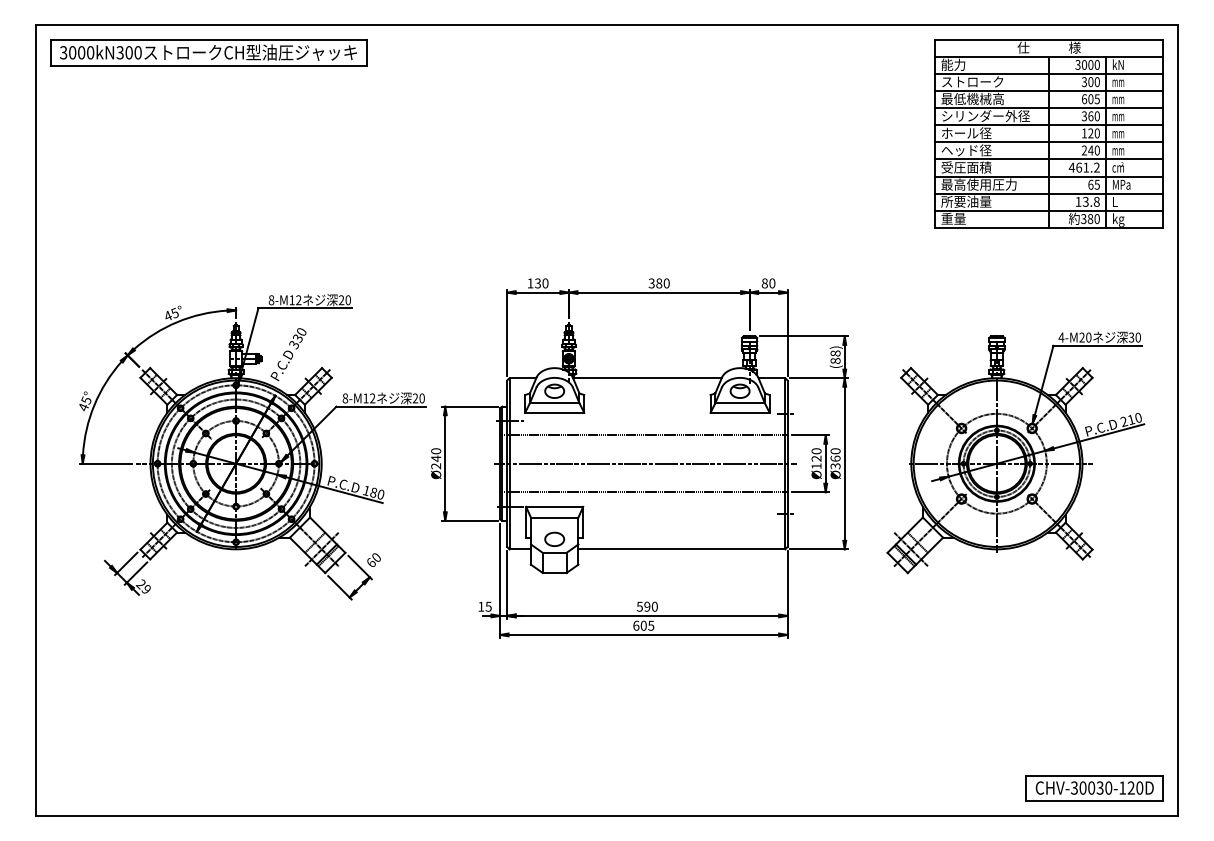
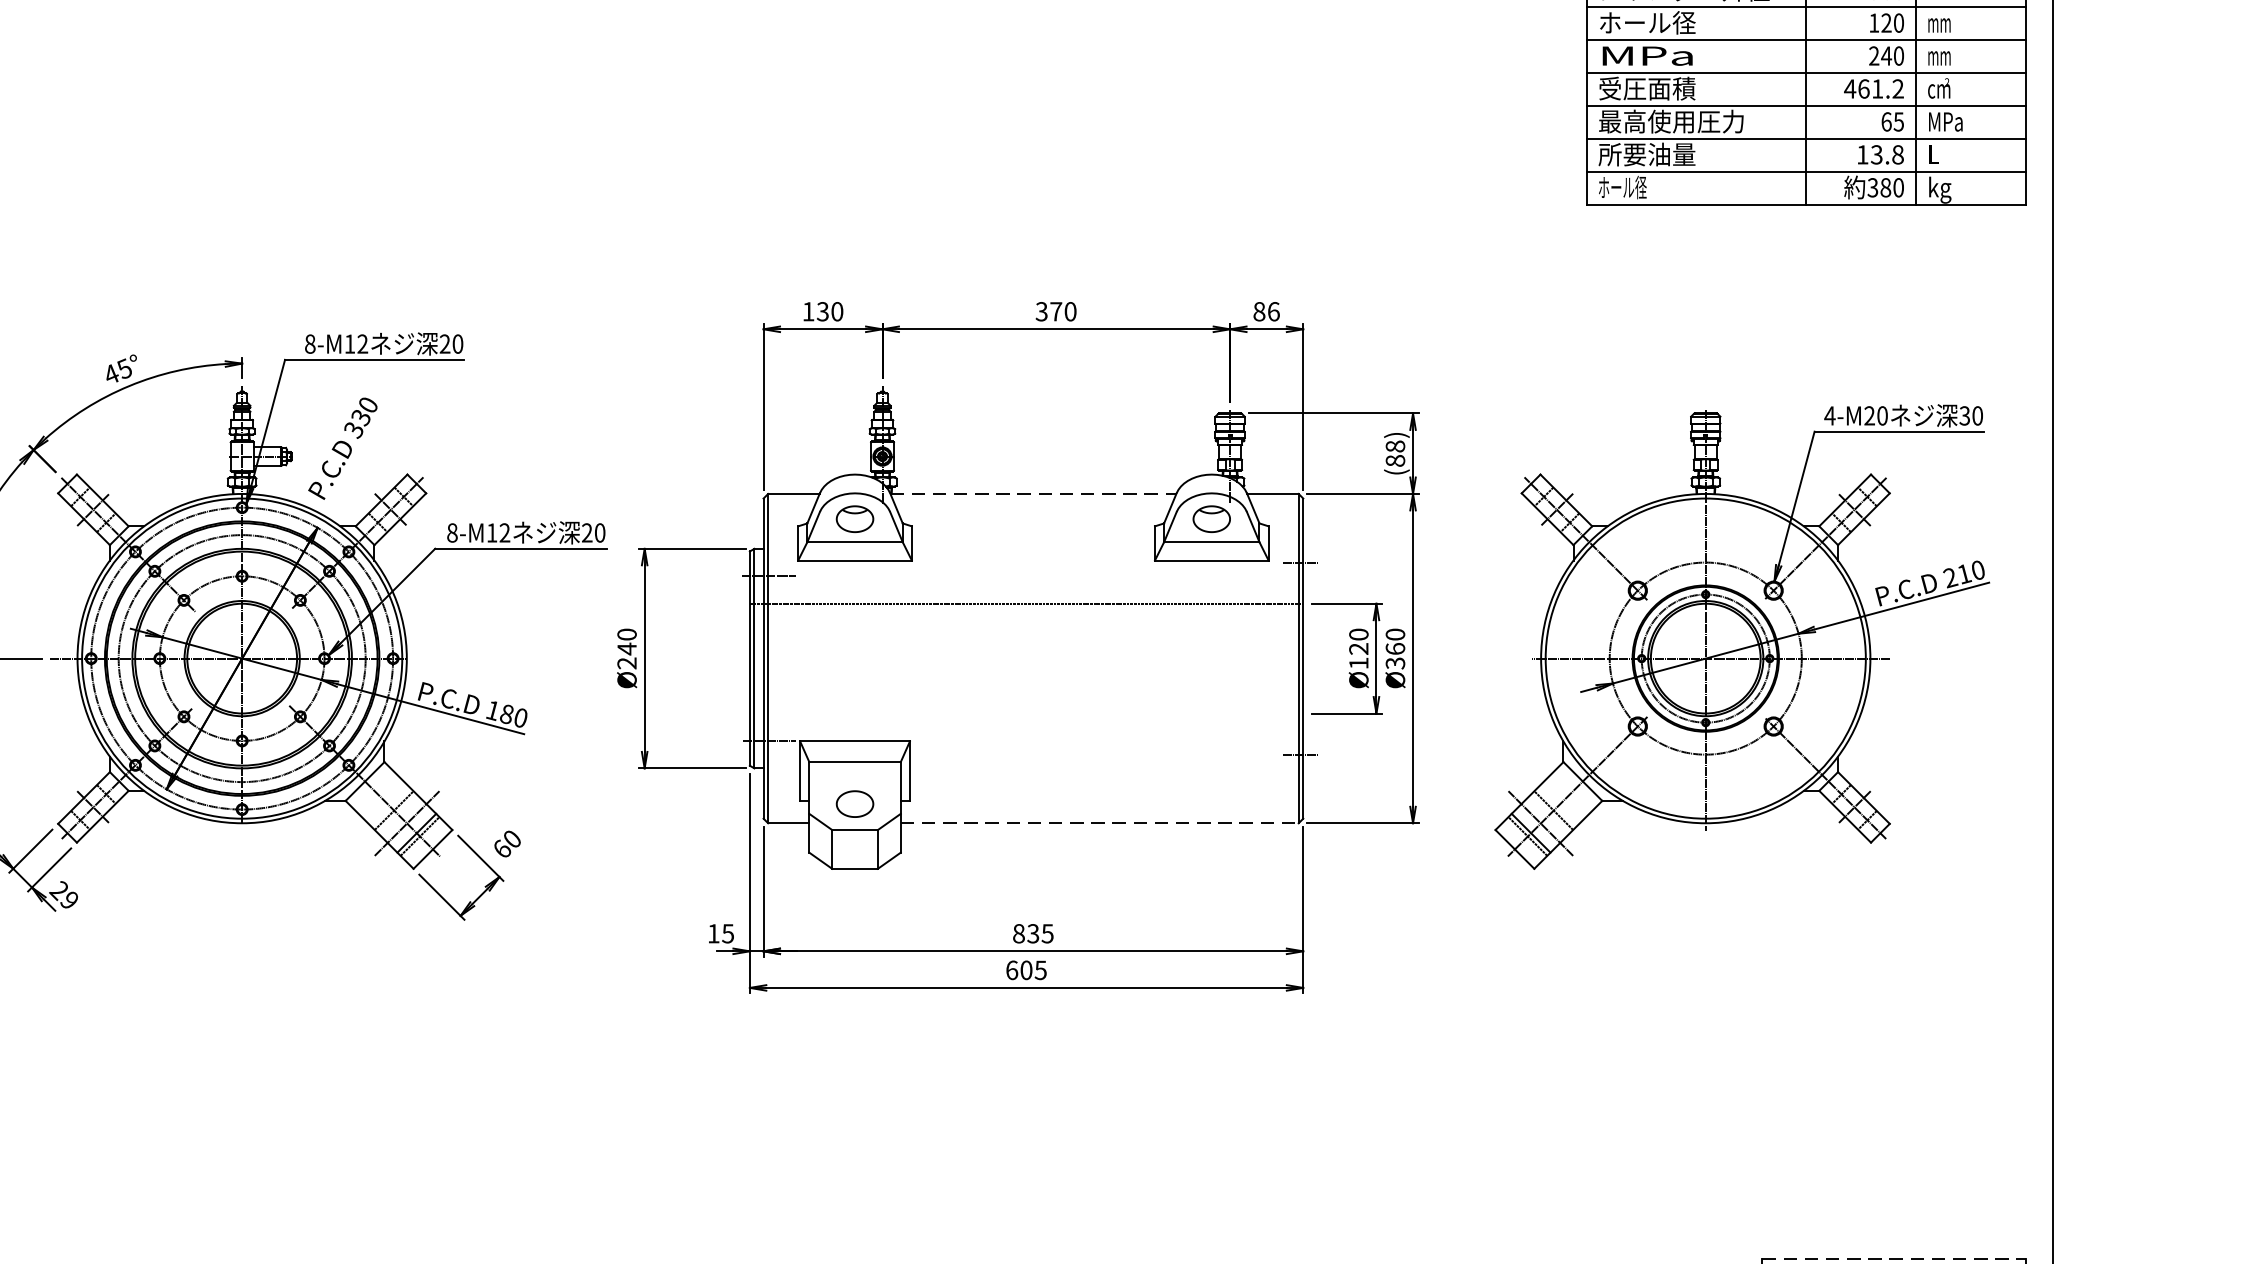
text: (966, 150) -> (1647, 55), ヘッド径 -> MPa
text: (953, 218) -> (1622, 186), 重量 -> ホール径
text: (659, 283) -> (1056, 311), 380 -> 370
text: (772, 283) -> (1274, 311), 80 -> 86
line: (647, 378) -> (1033, 494), solid -> dashed
line: (645, 463) -> (1029, 658), removed
line: (643, 492) -> (1025, 713), removed
line: (682, 549) -> (1100, 823), solid -> dashed
text: (646, 606) -> (1031, 933), 590 -> 835
line: (1095, 775) -> (1895, 1258), solid -> dashed

